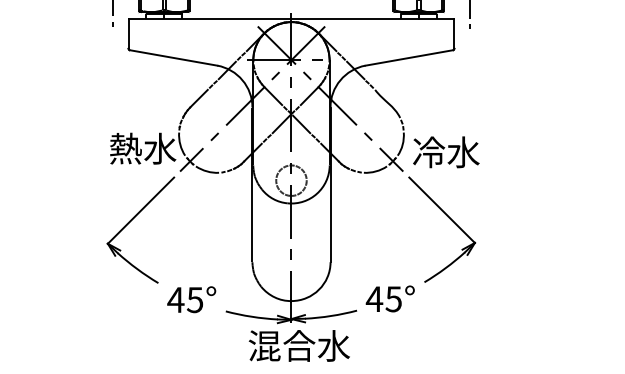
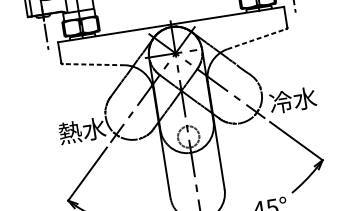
line: (173, 57) -> (93, 64), solid -> dashed
line: (409, 57) -> (257, 38), solid -> dashed

